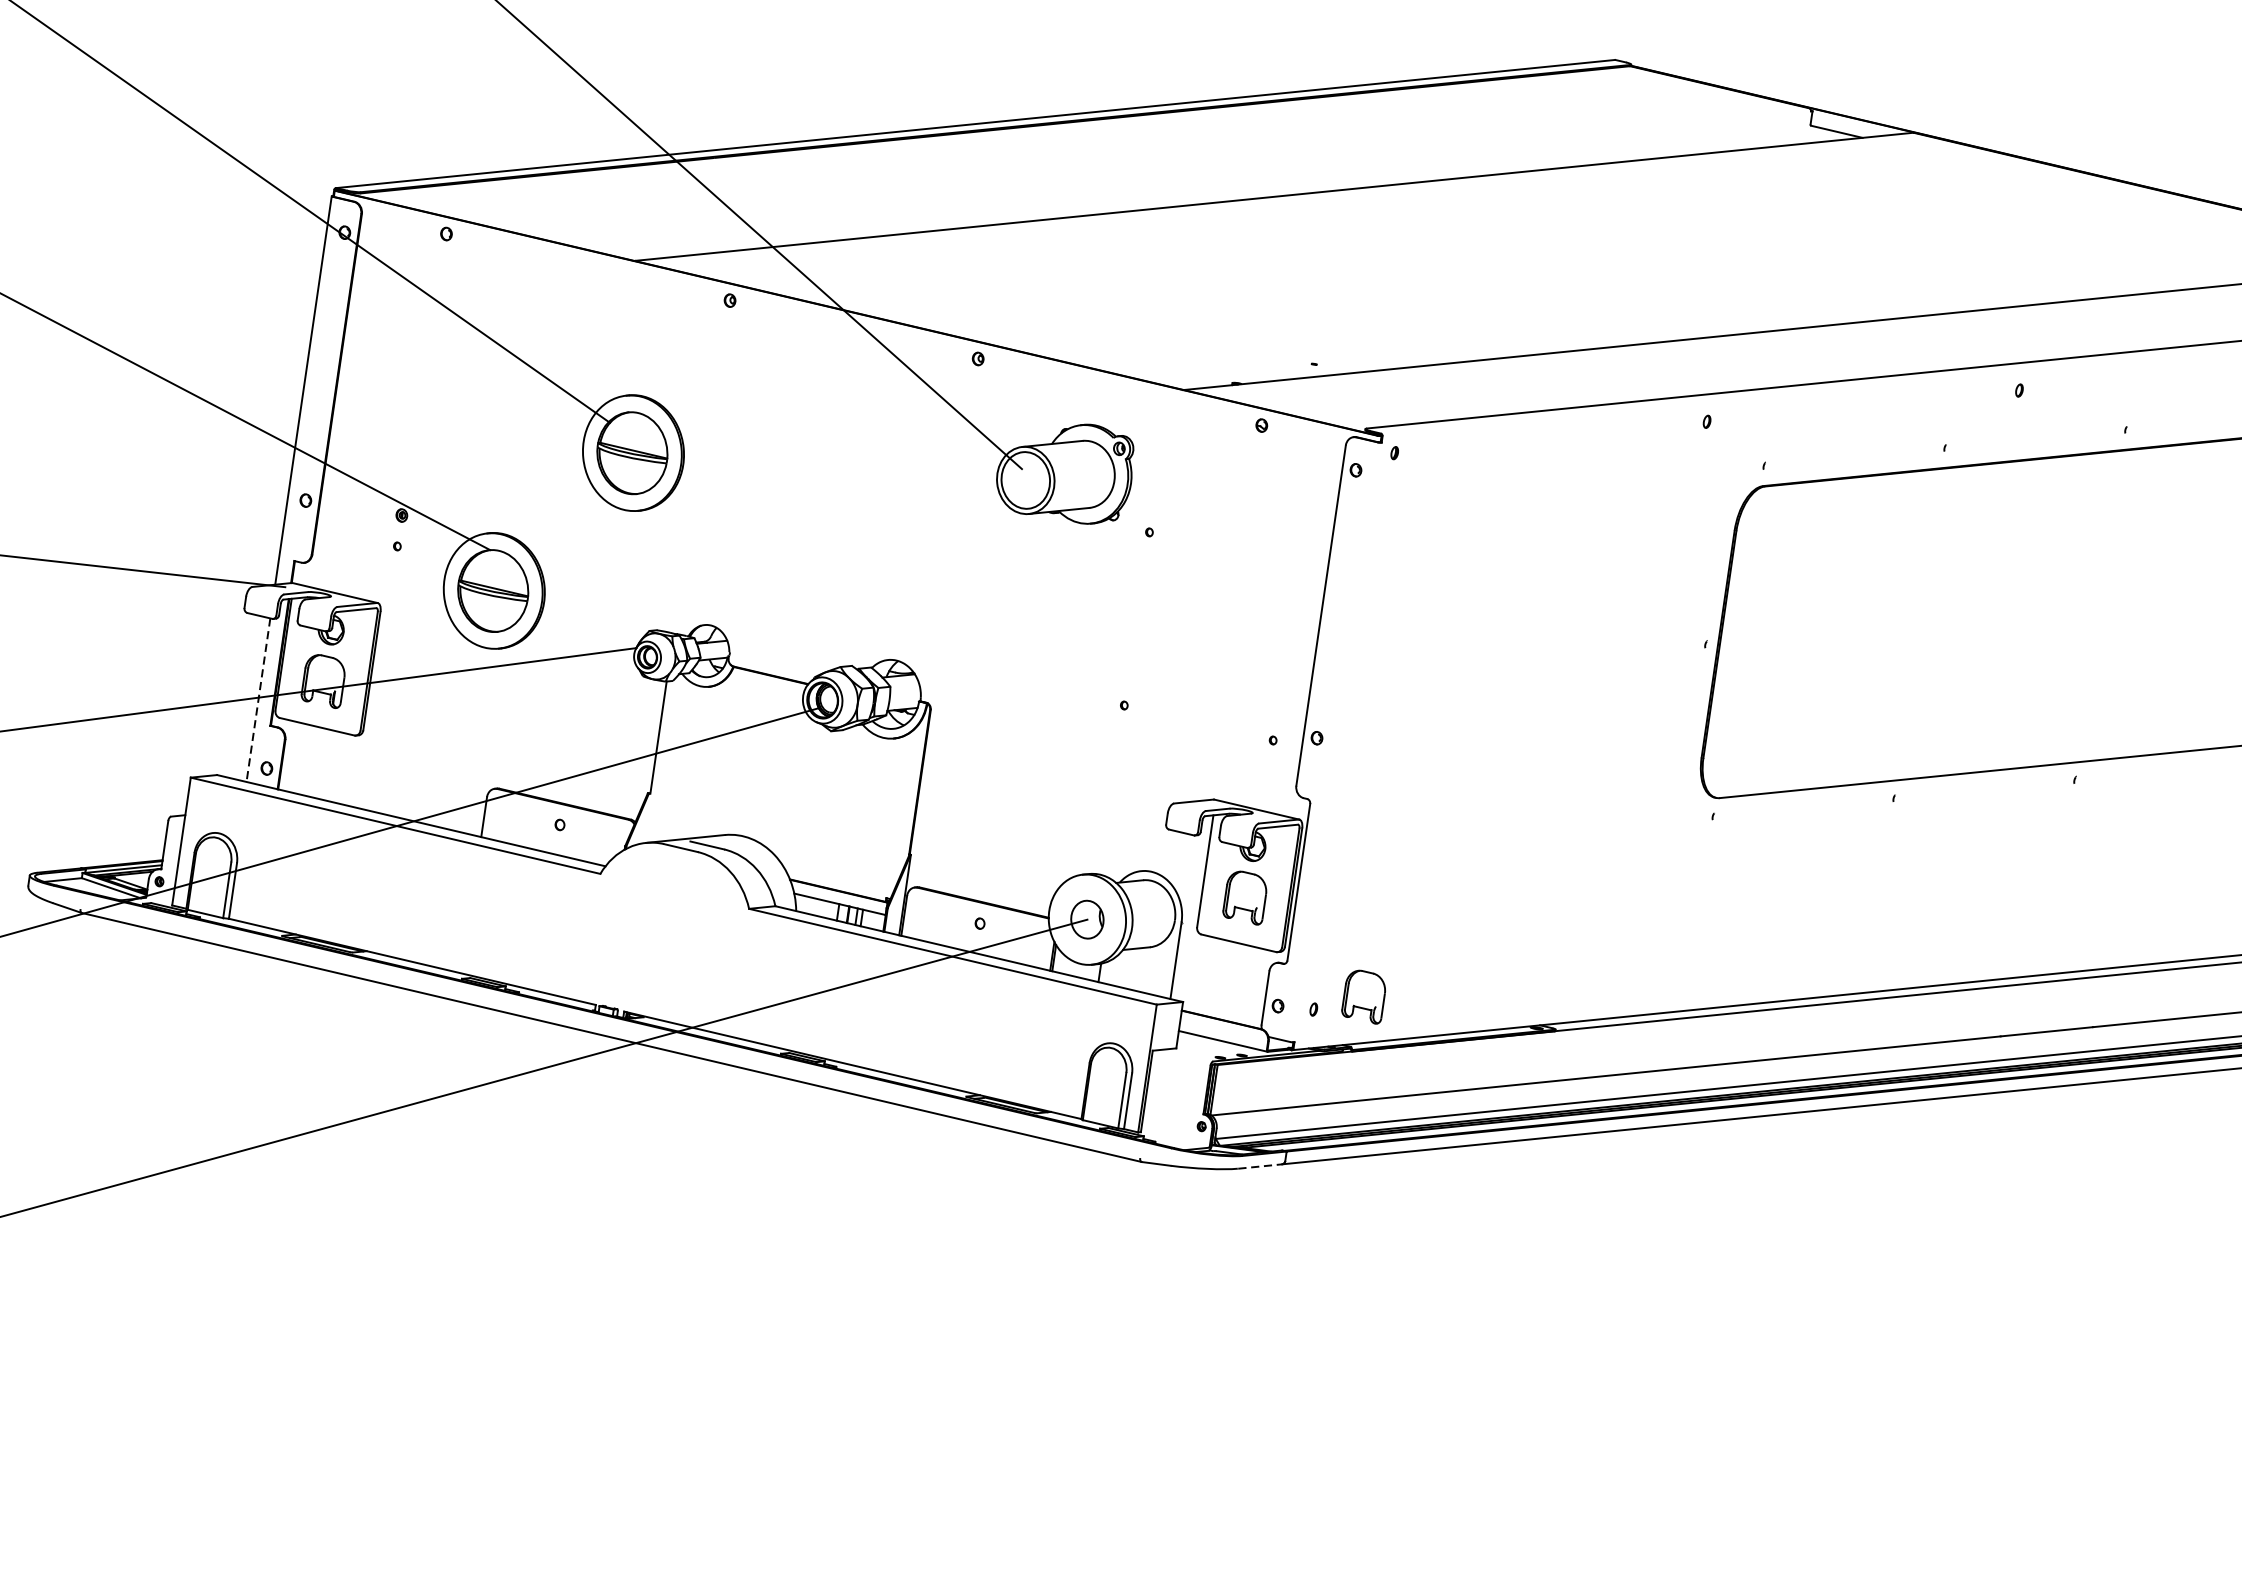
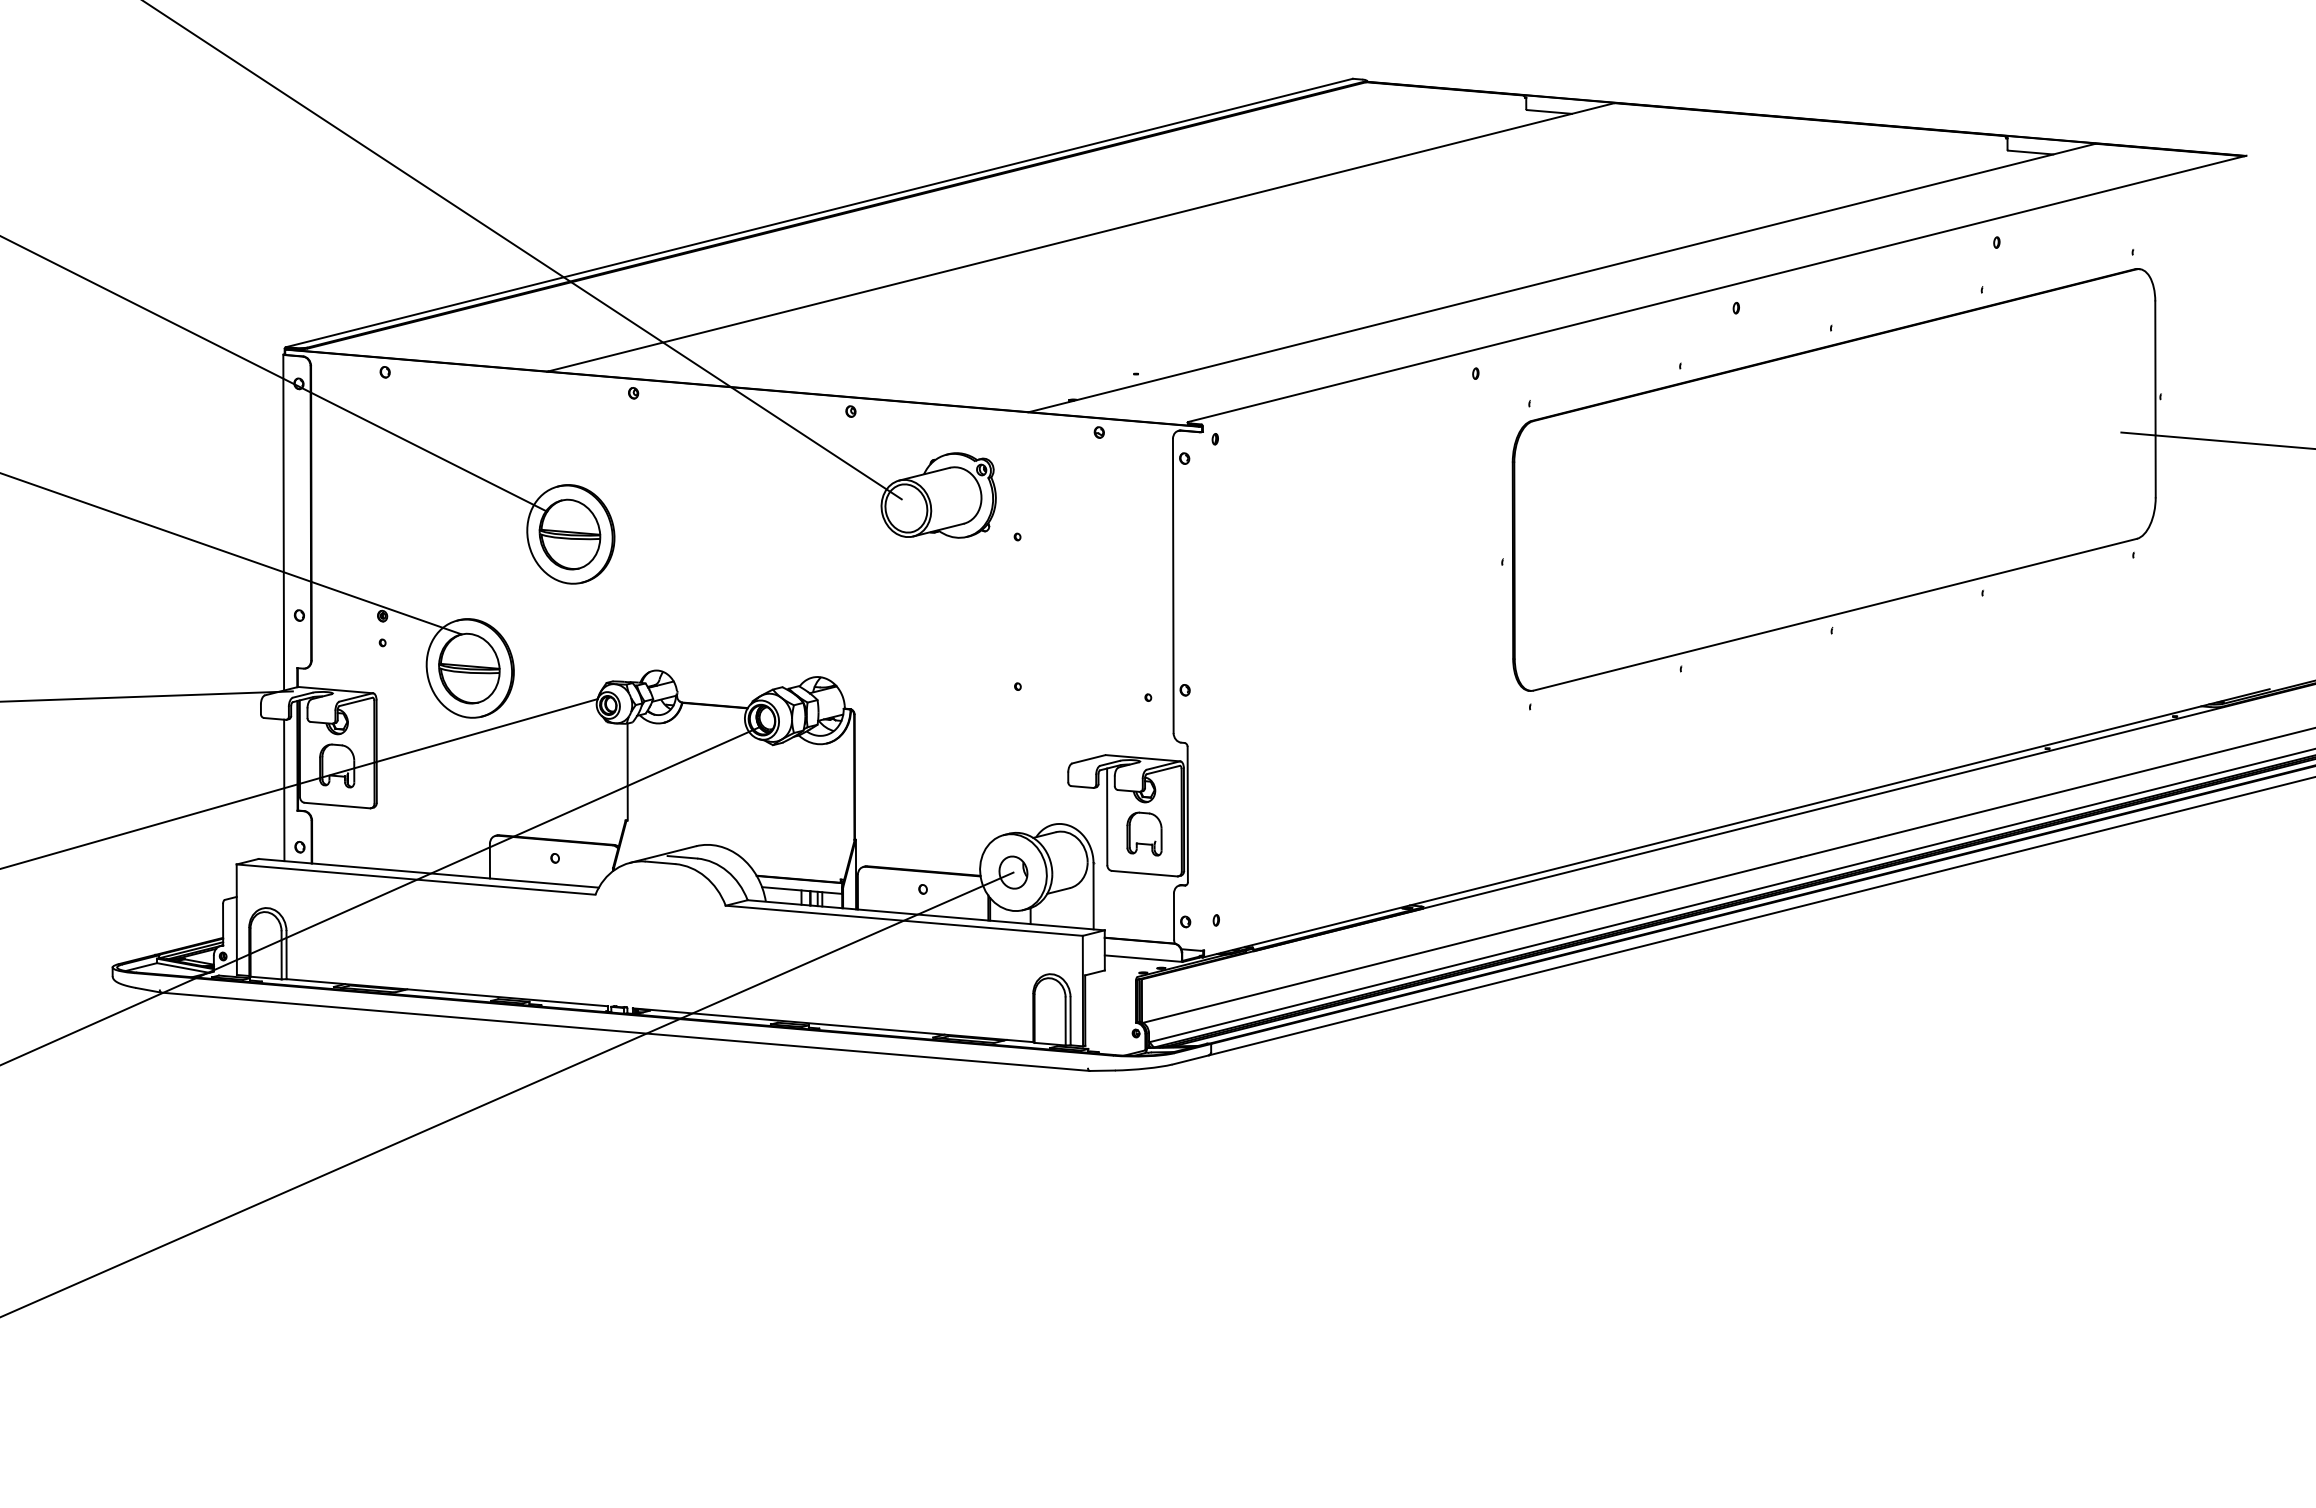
line: (258, 700) -> (284, 790), dashed -> solid
part: (1364, 995) -> (1257, 902), removed
line: (1260, 1165) -> (1190, 1059), dashed -> solid

